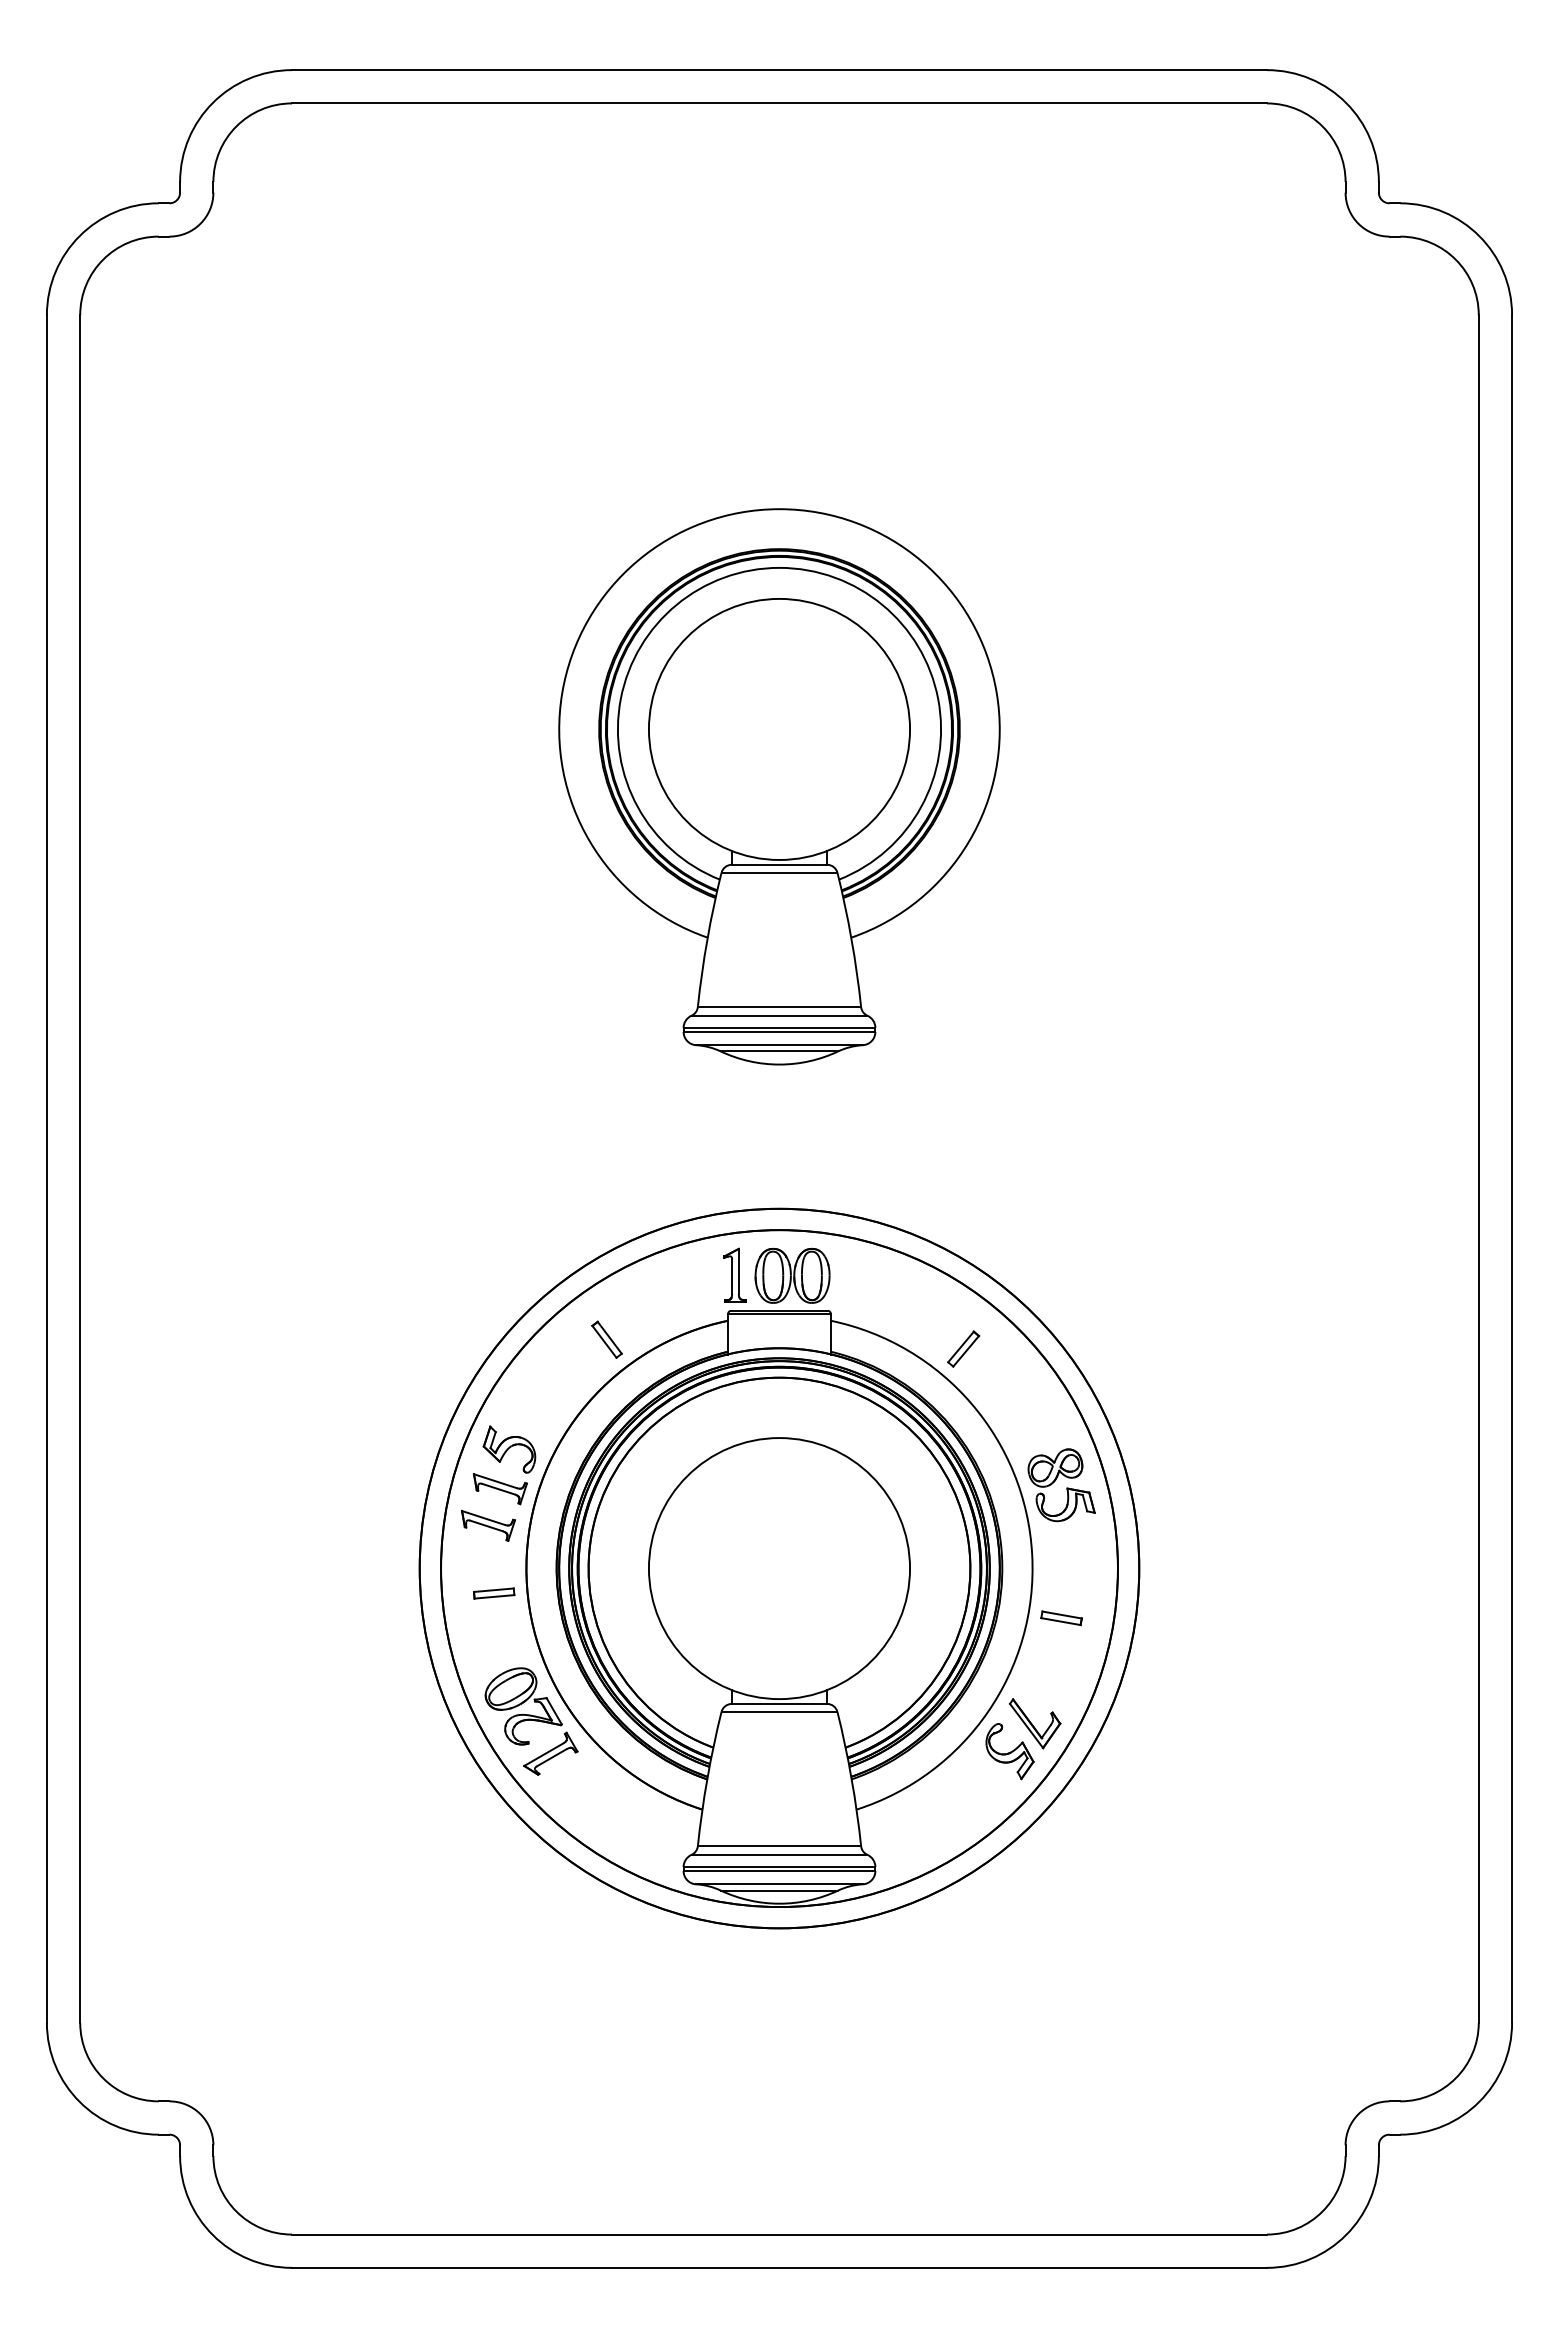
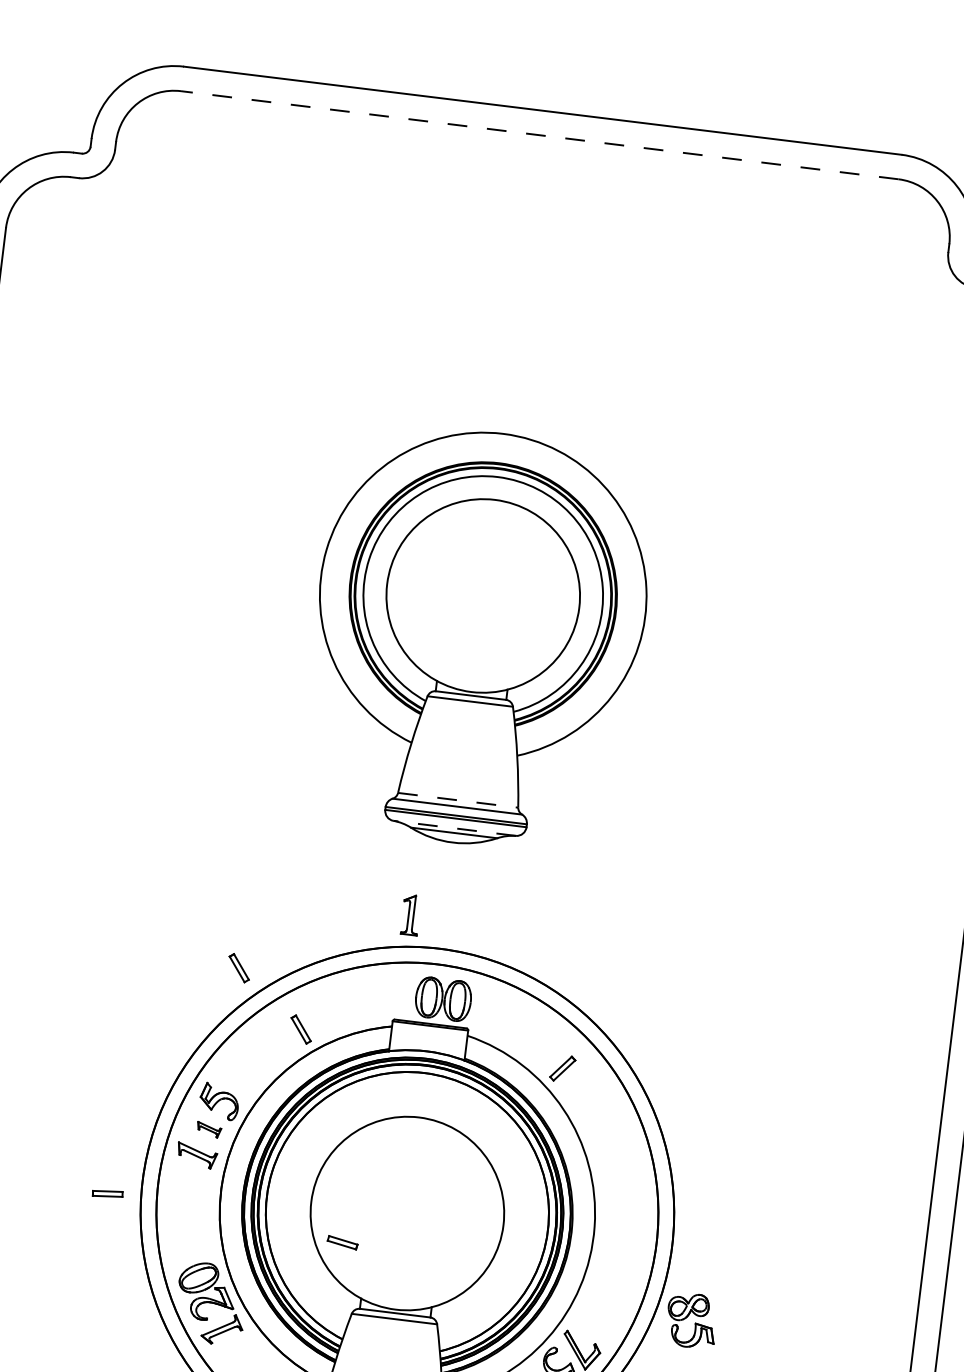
line: (779, 103) -> (539, 135), solid -> dashed
line: (779, 1007) -> (458, 800), solid -> dashed
line: (779, 1045) -> (454, 828), solid -> dashed
part: (513, 1267) -> (238, 967), added
part: (734, 1274) -> (410, 914), moved
part: (1061, 1485) -> (691, 1320), moved
part: (500, 1489) -> (209, 1130), size x0.6
part: (494, 1593) -> (108, 1193), moved
part: (1061, 1618) -> (342, 1242), moved

